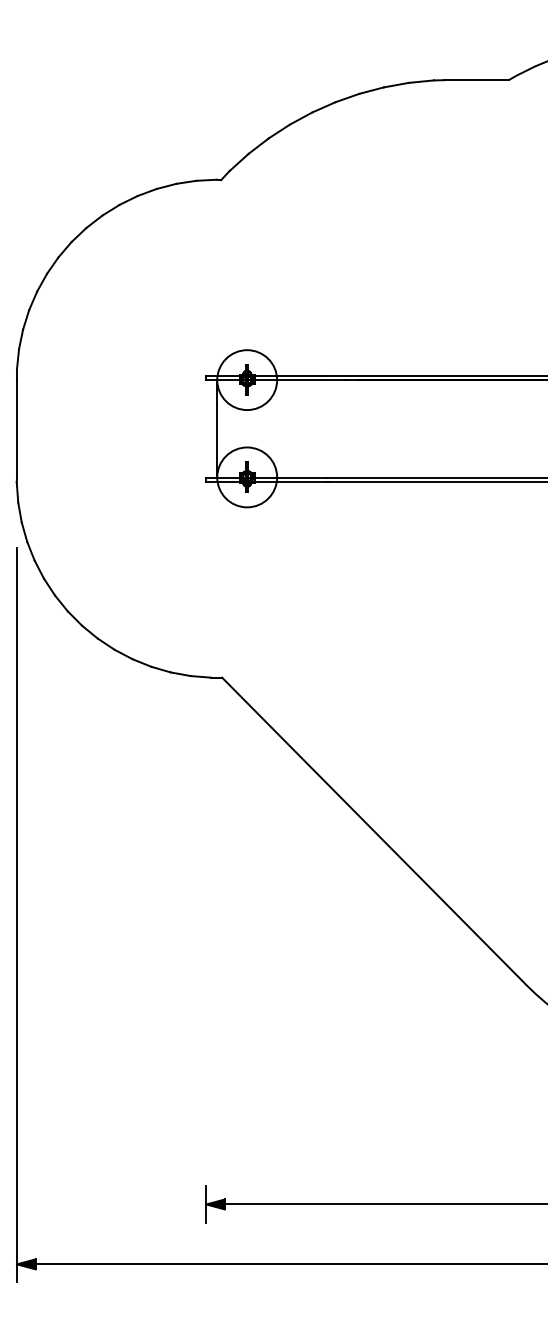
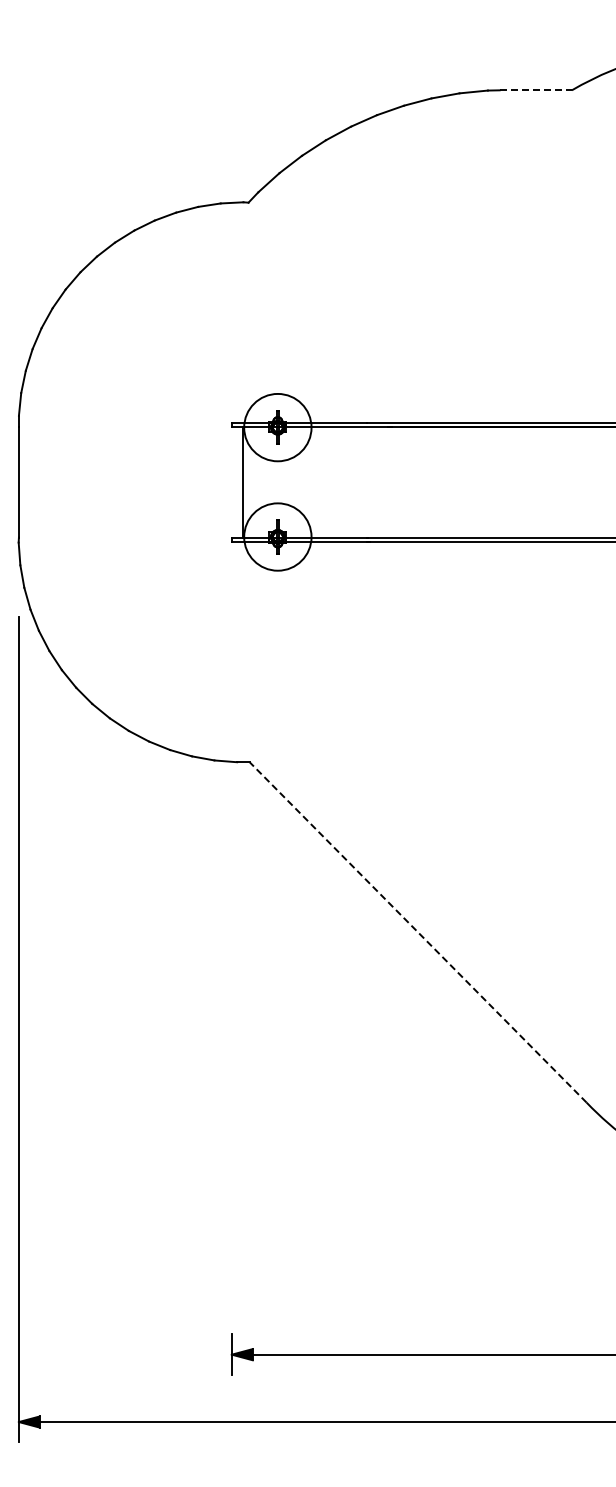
line: (477, 80) -> (536, 90), solid -> dashed
line: (371, 829) -> (417, 932), solid -> dashed

